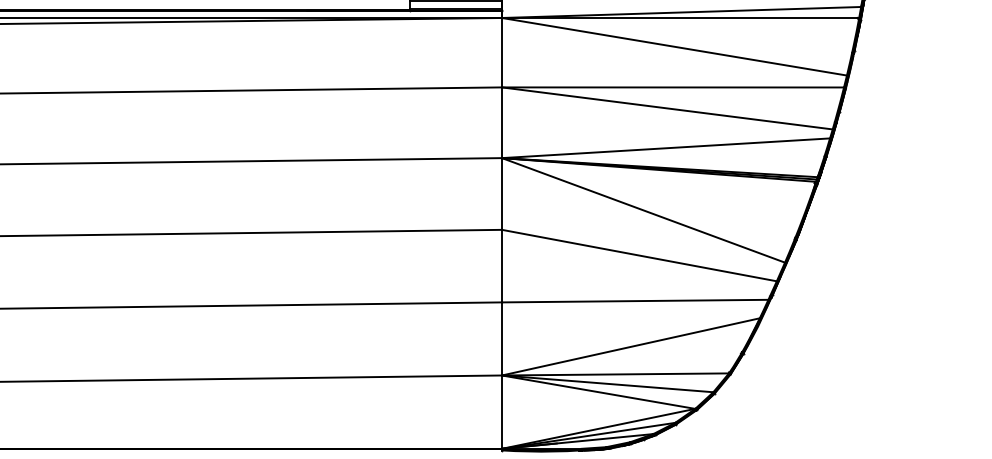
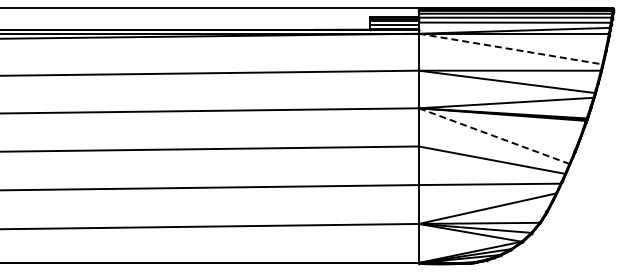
line: (676, 47) -> (511, 49), solid -> dashed
line: (644, 211) -> (494, 136), solid -> dashed

